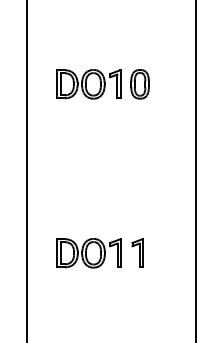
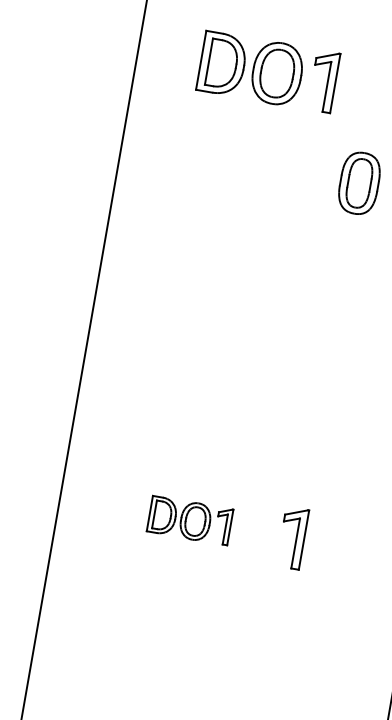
part: (88, 84) -> (266, 72), moved
part: (88, 253) -> (188, 520), size x0.6

